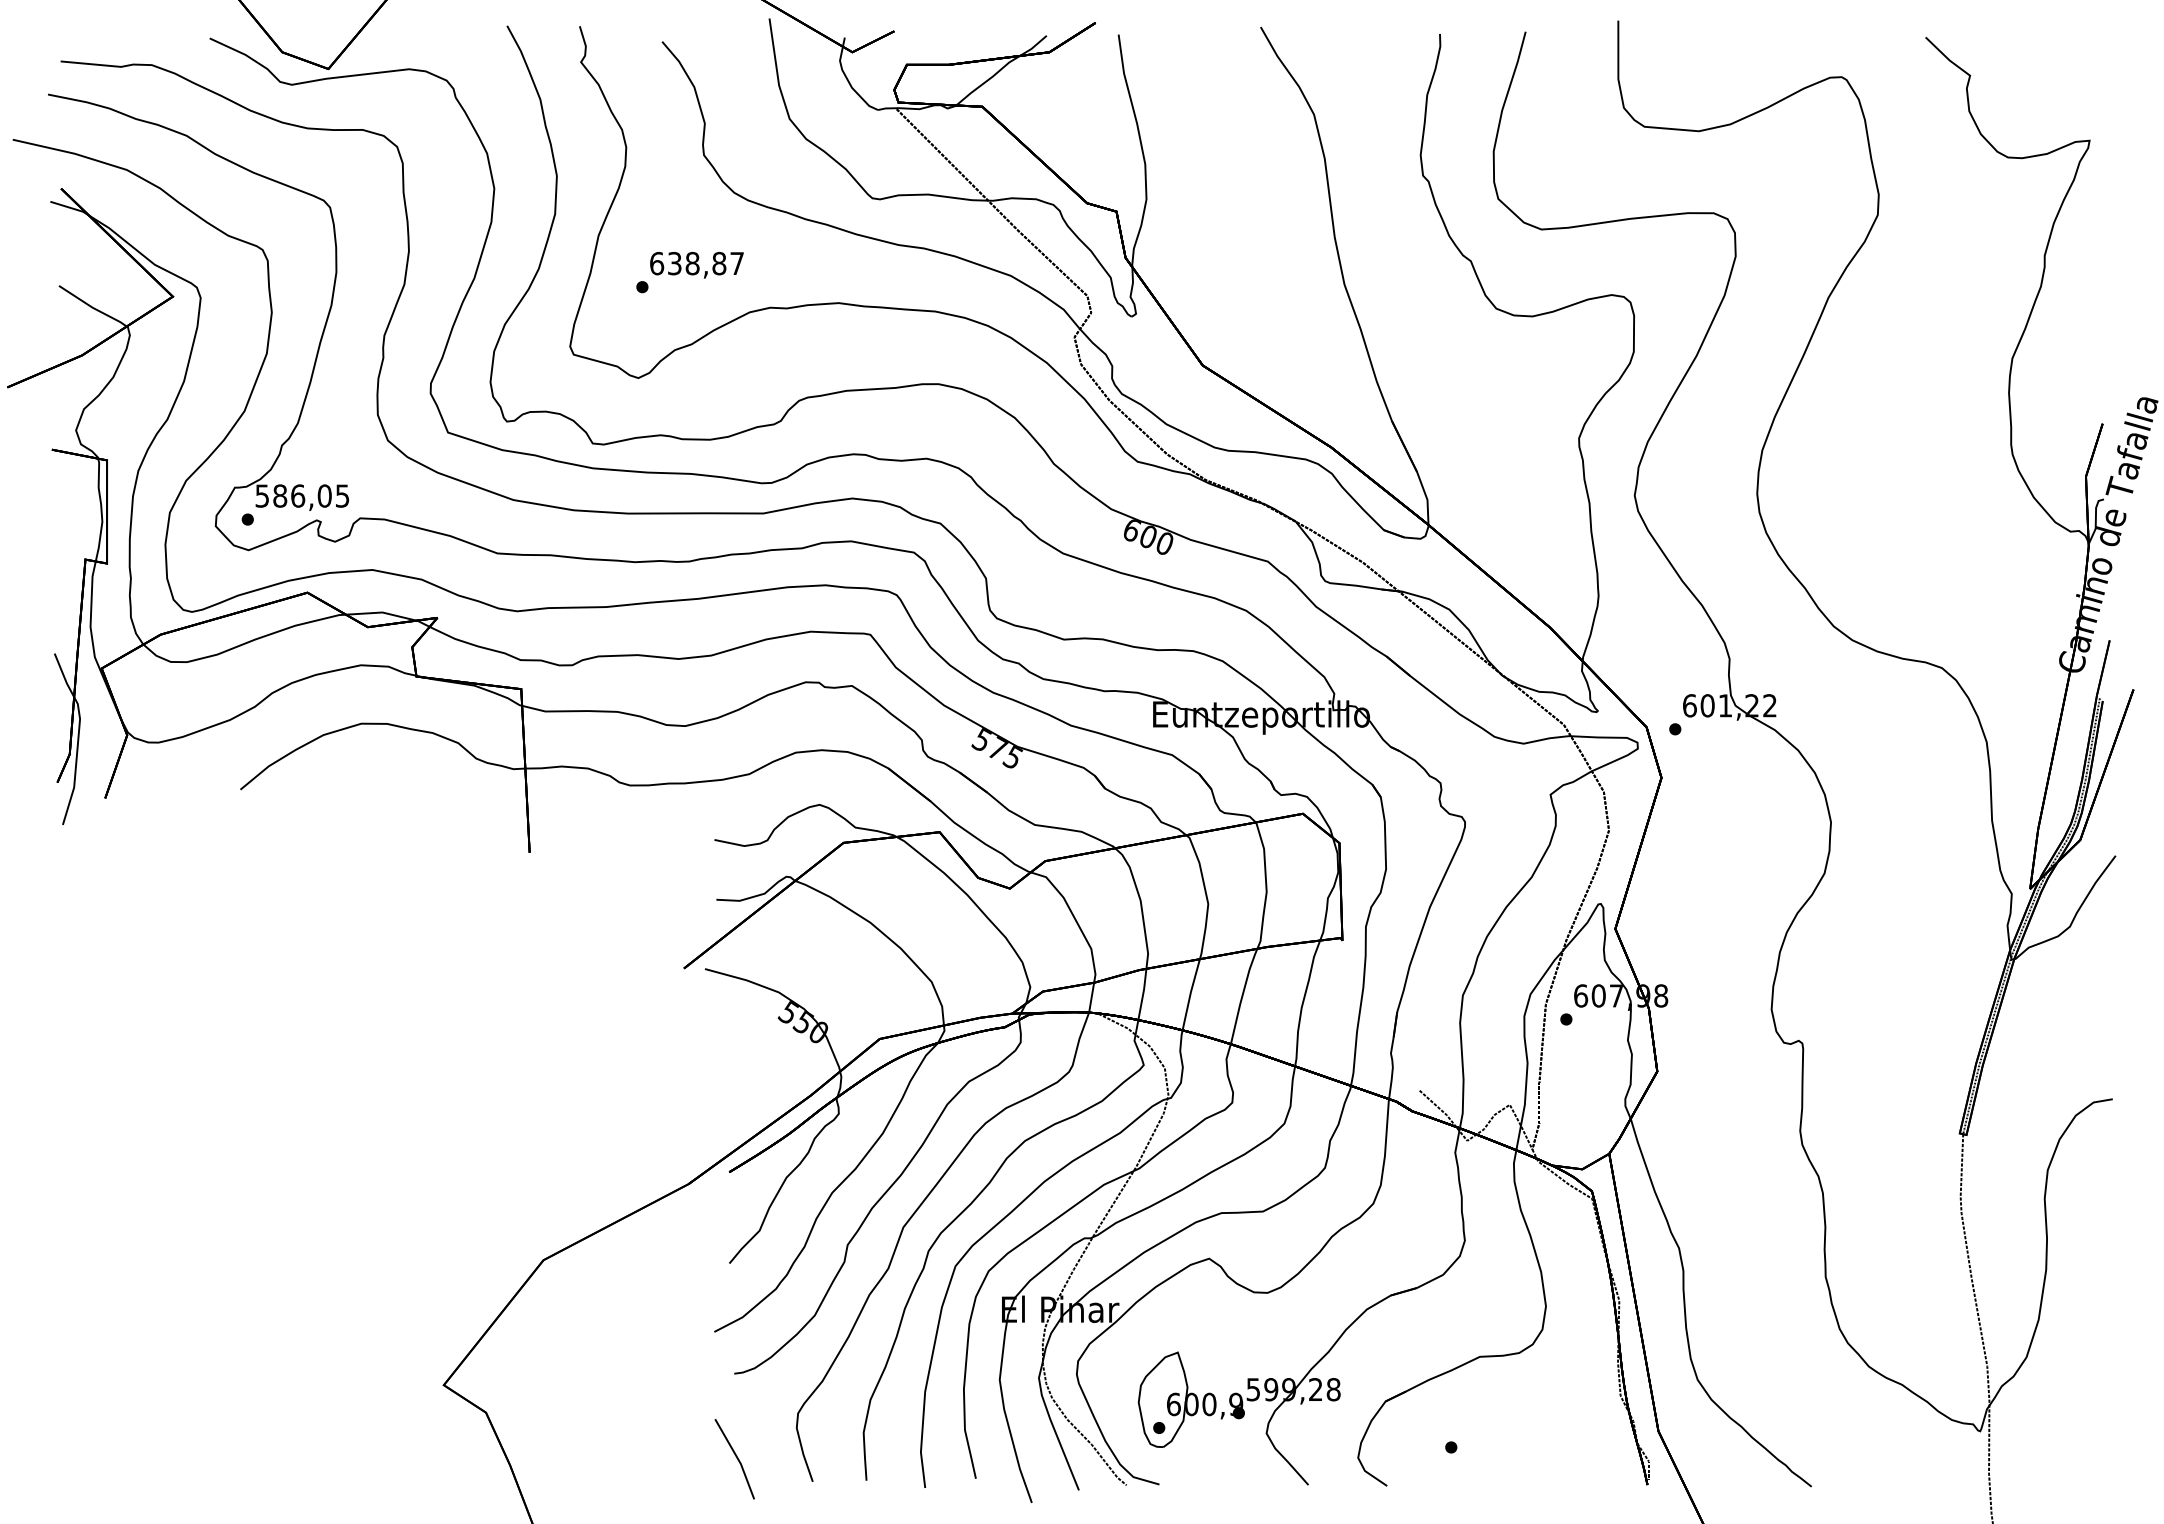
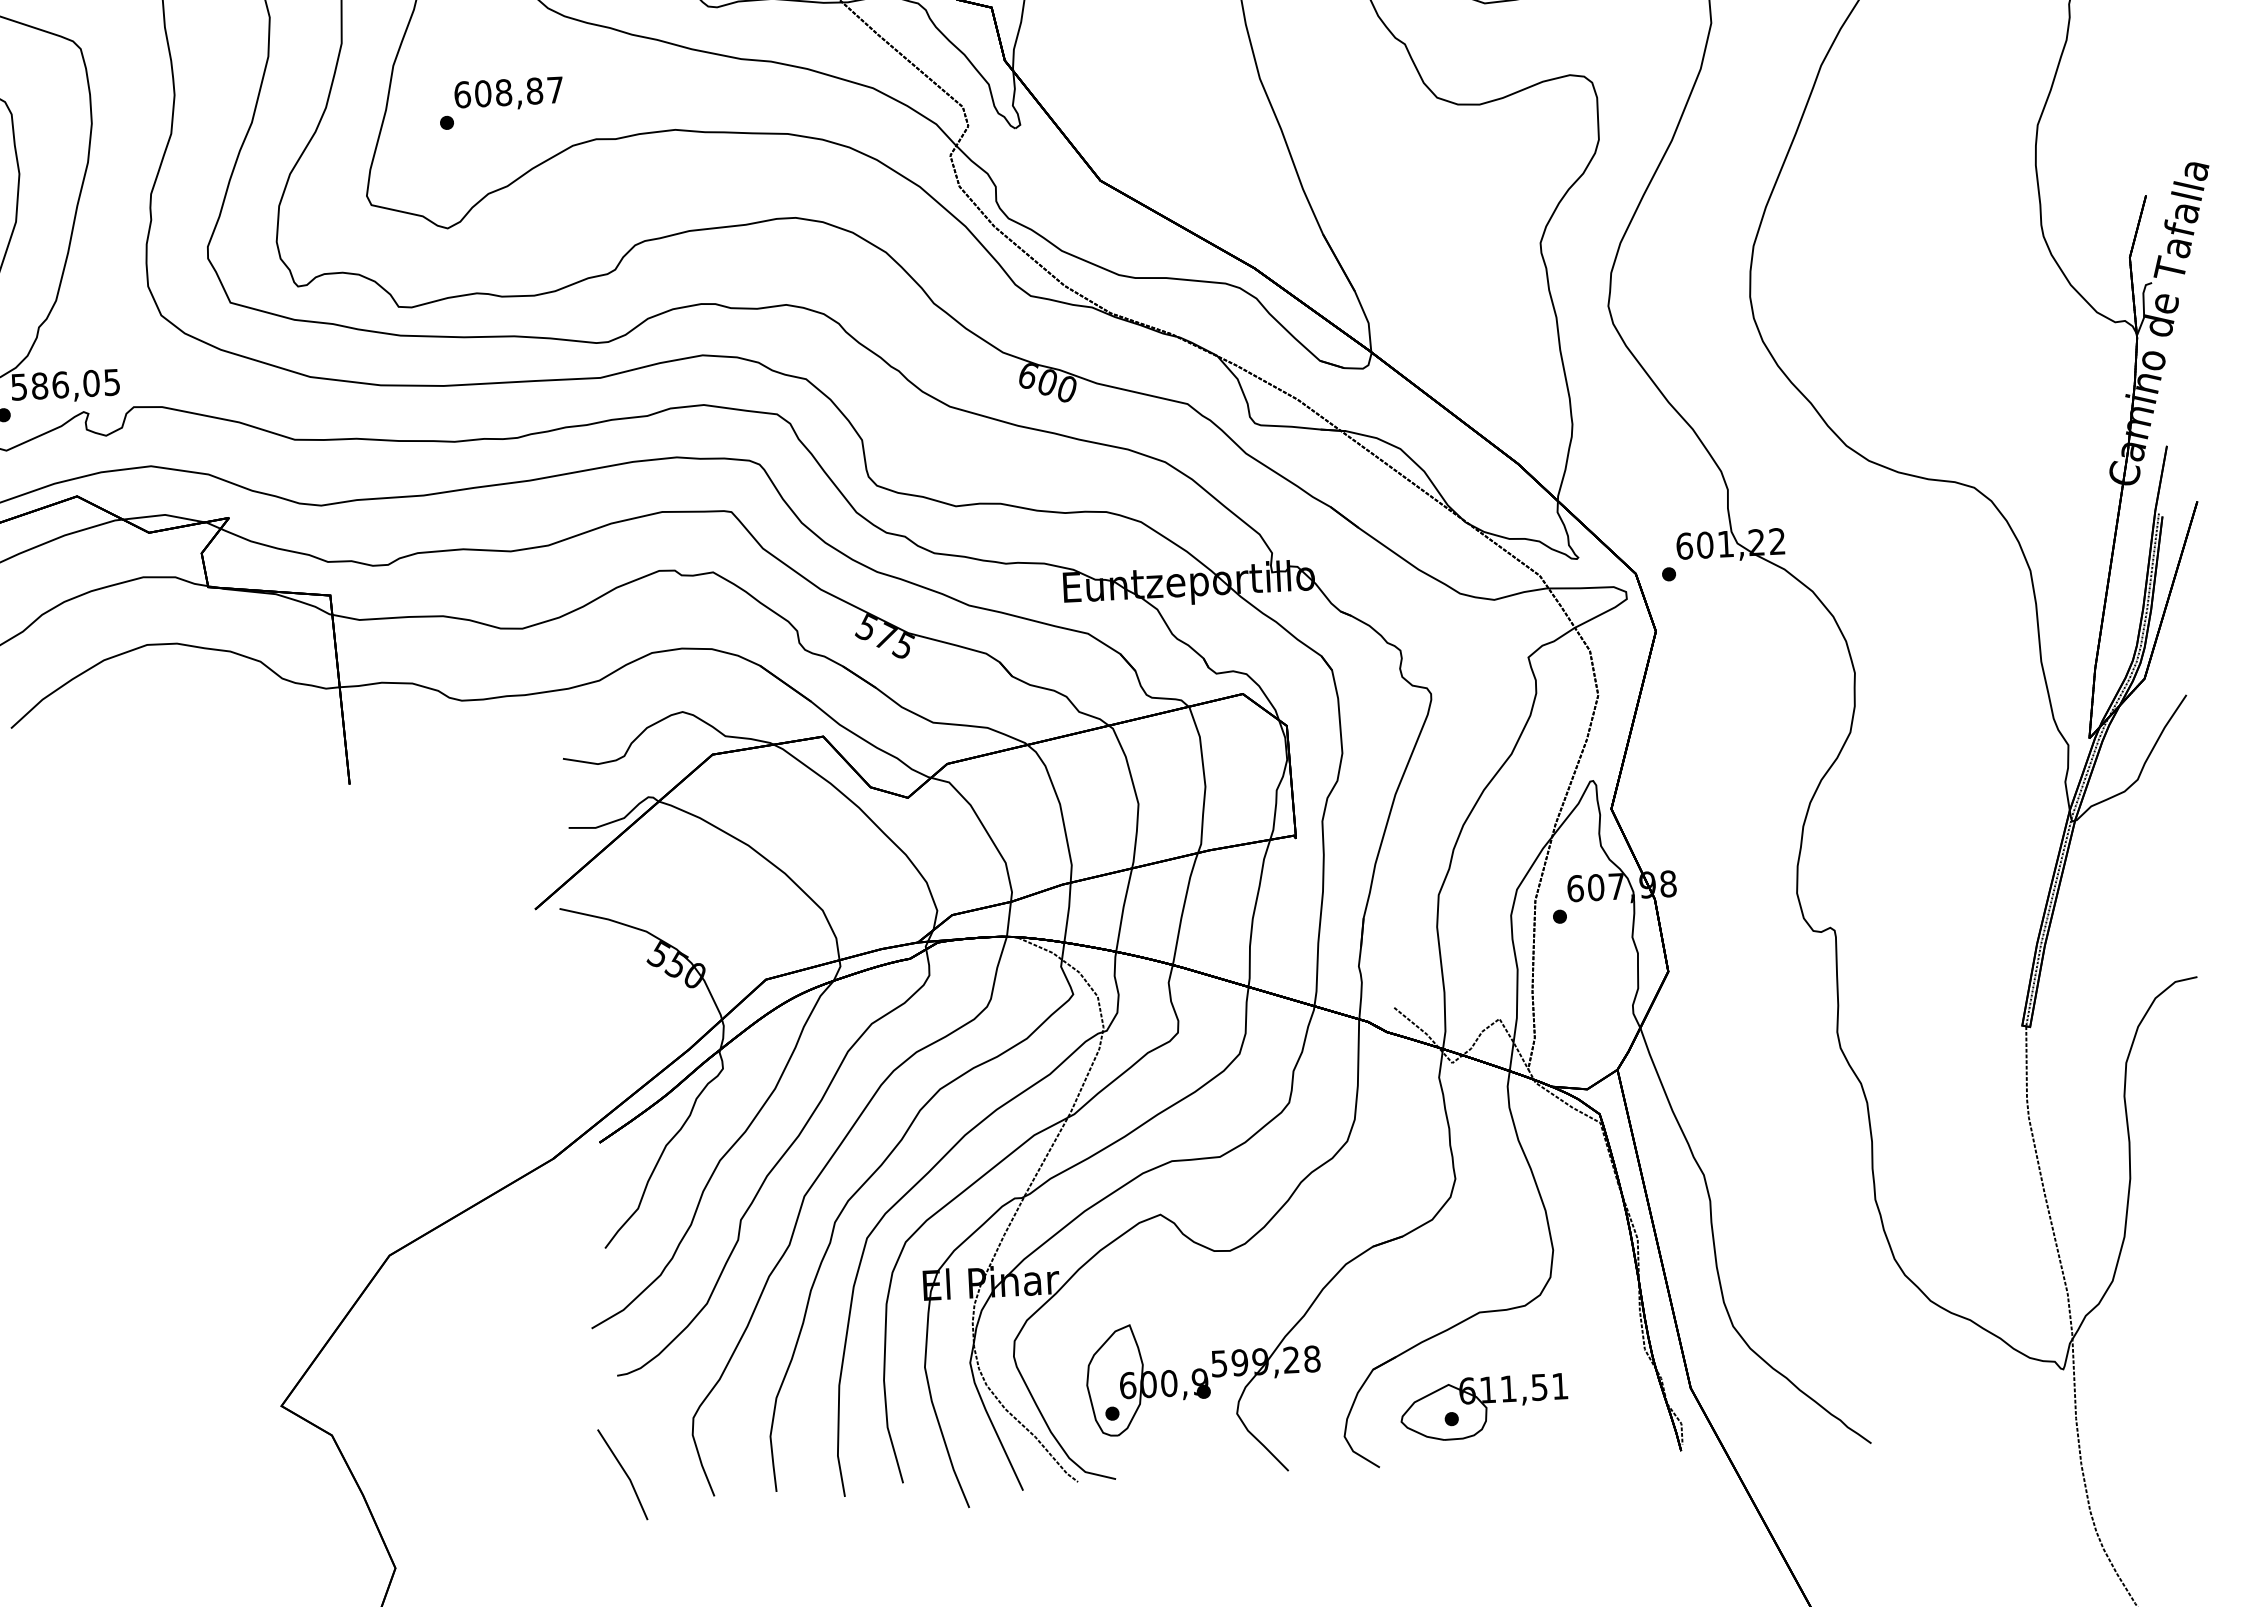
text: (674, 263) -> (482, 93), 638,87 -> 608,87
part: (1479, 1438) -> (1483, 1407), added

